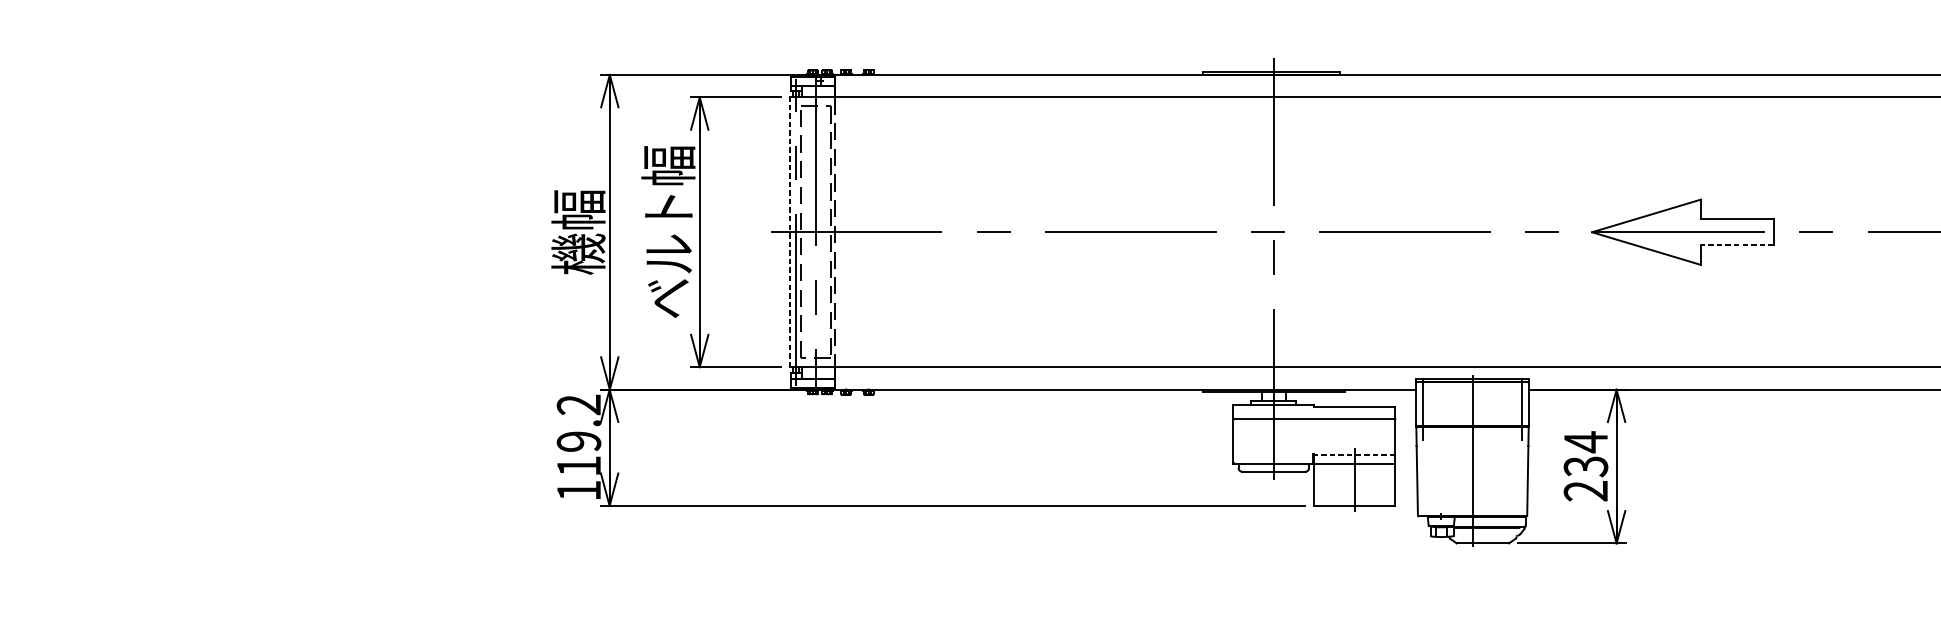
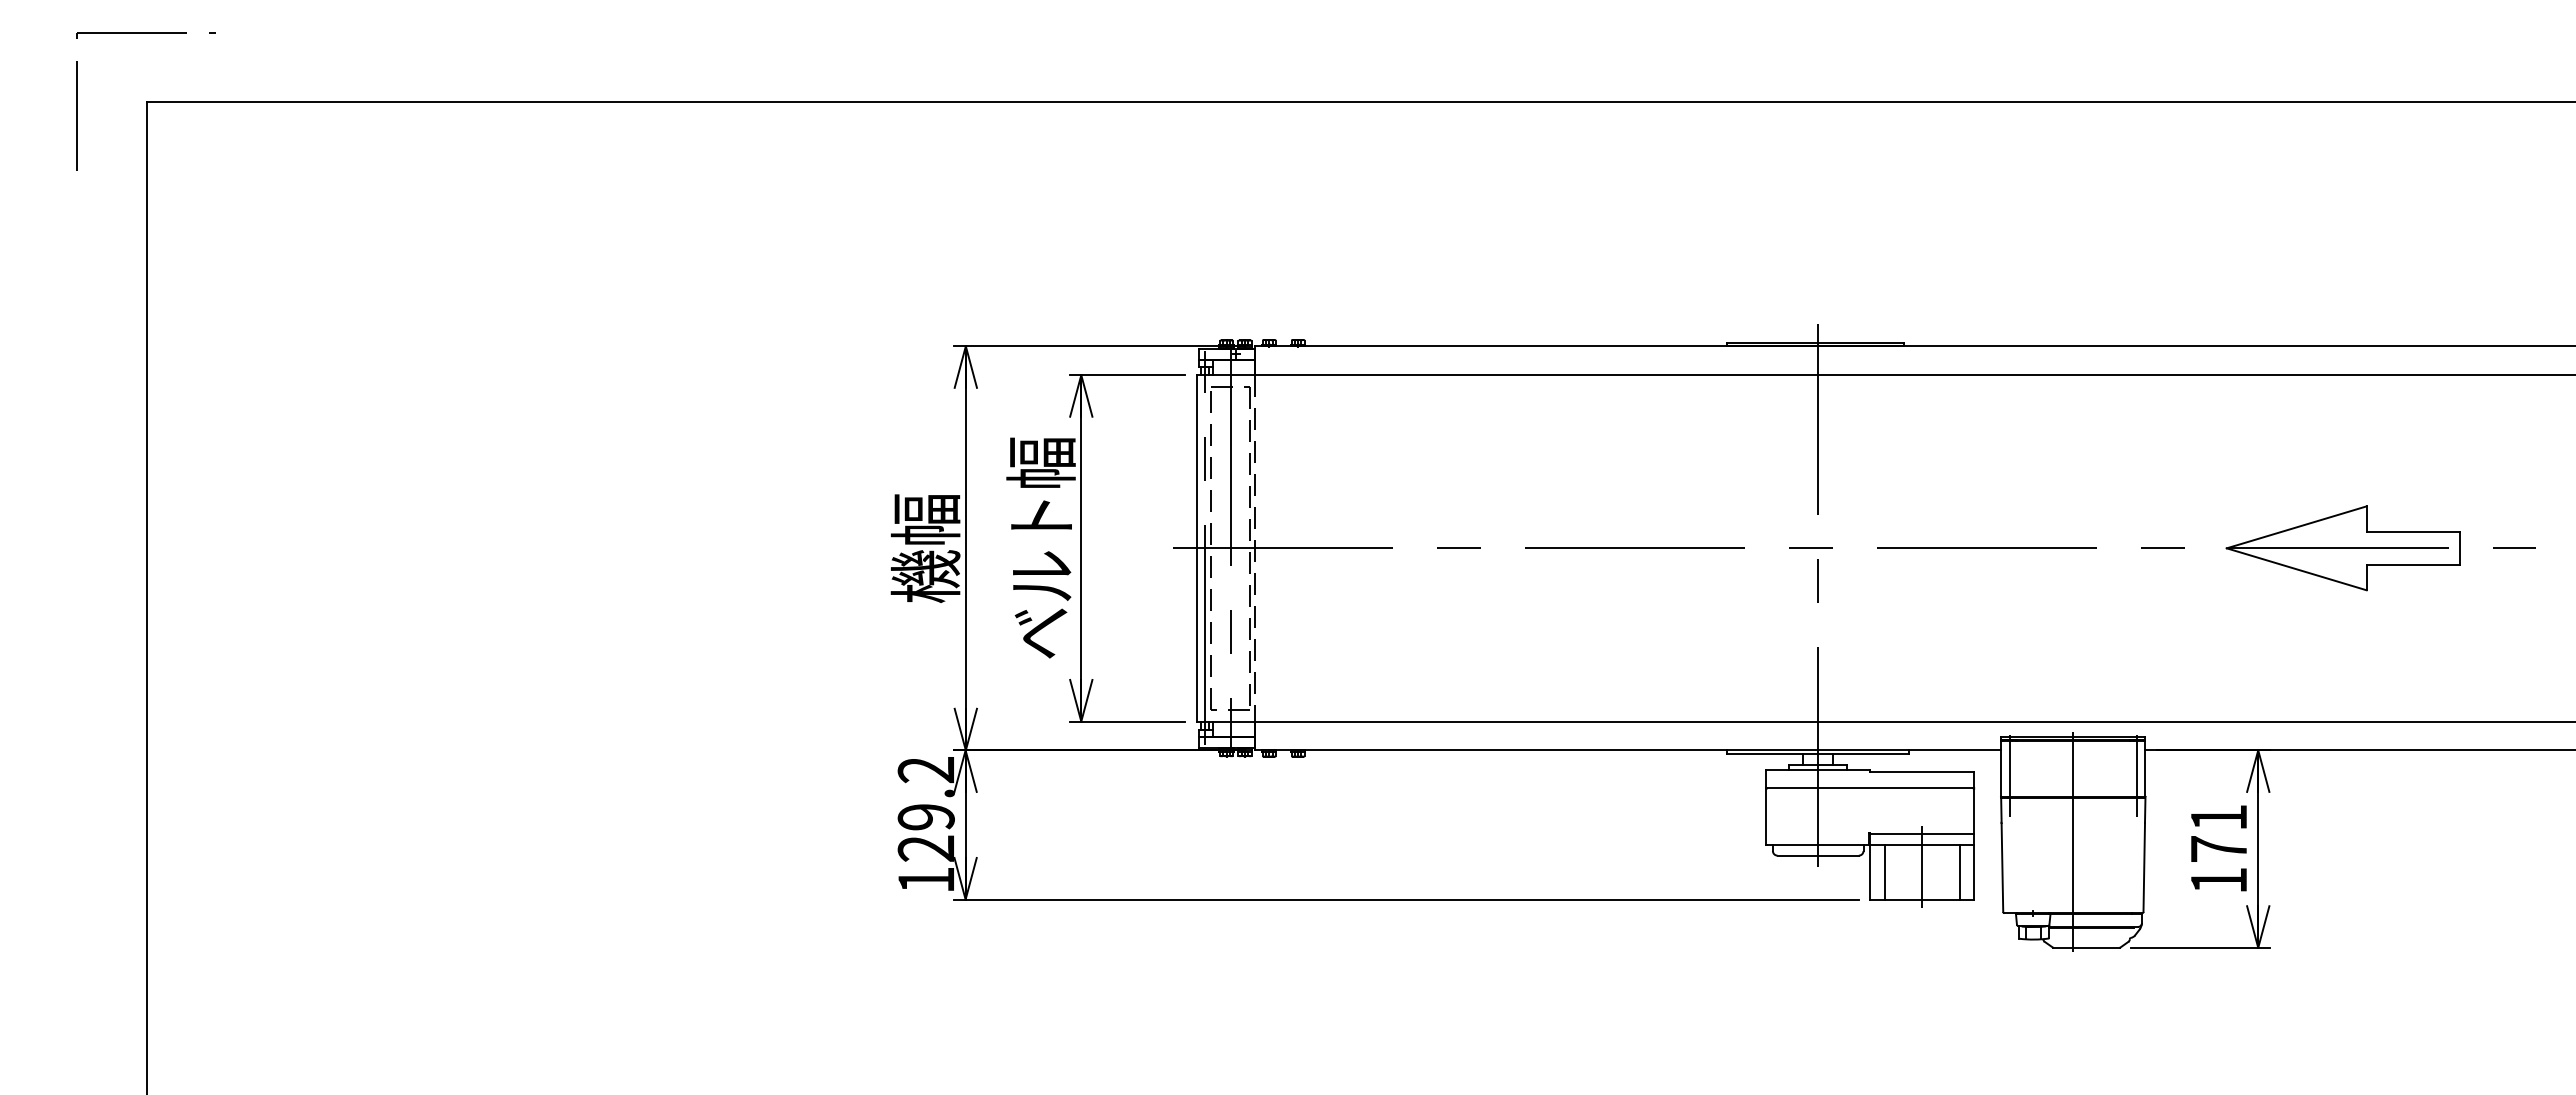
line: (789, 231) -> (1196, 547), dashed -> solid
line: (1737, 245) -> (2413, 565), dashed -> solid
line: (1355, 454) -> (1922, 833), dashed -> solid
text: (578, 466) -> (925, 848), 119.2 -> 129.2
text: (1585, 466) -> (2218, 848), 234 -> 171
line: (1325, 484) -> (1884, 872), added
line: (1383, 484) -> (1959, 872), added

